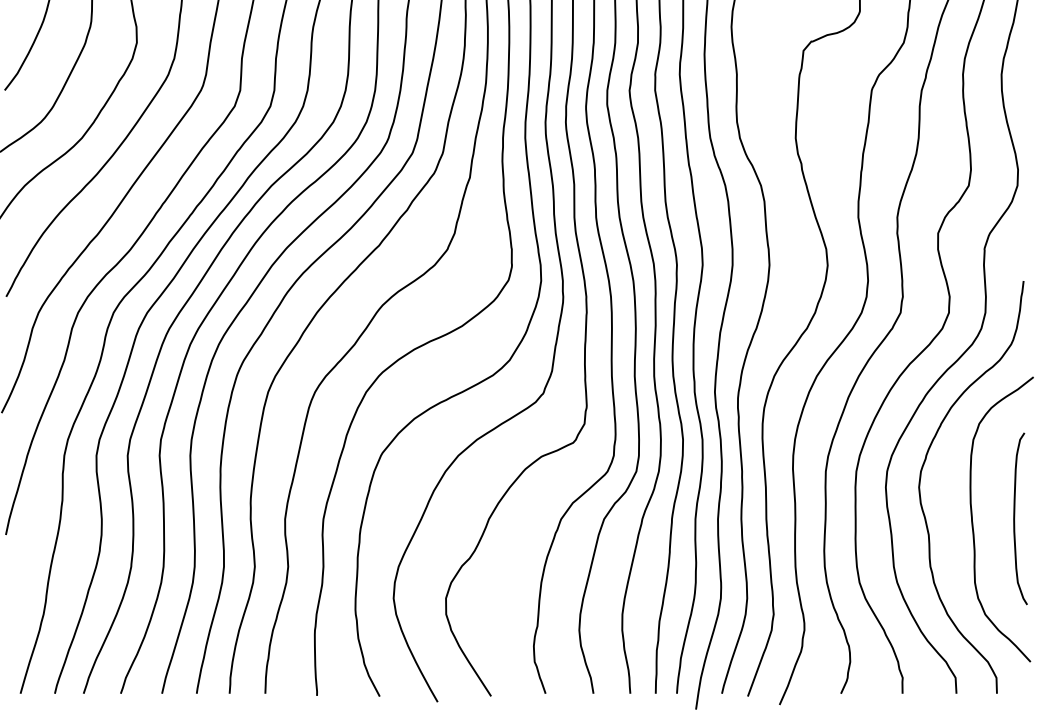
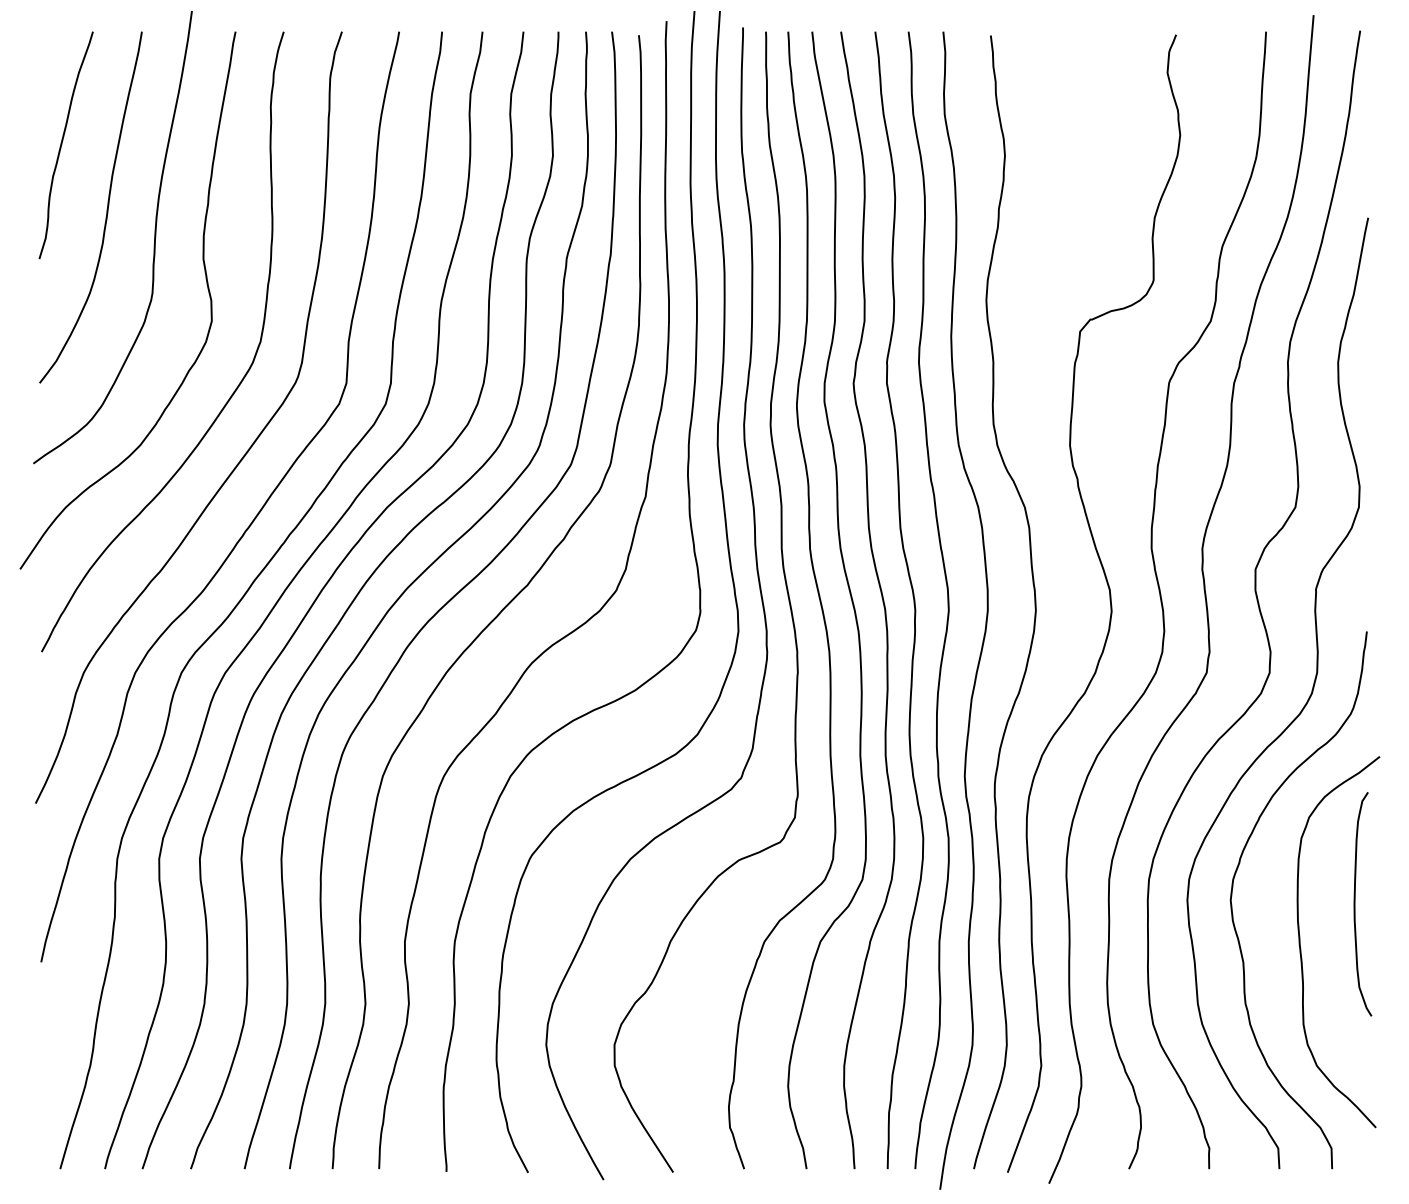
curve: (1014, 519) -> (1355, 904), moved

